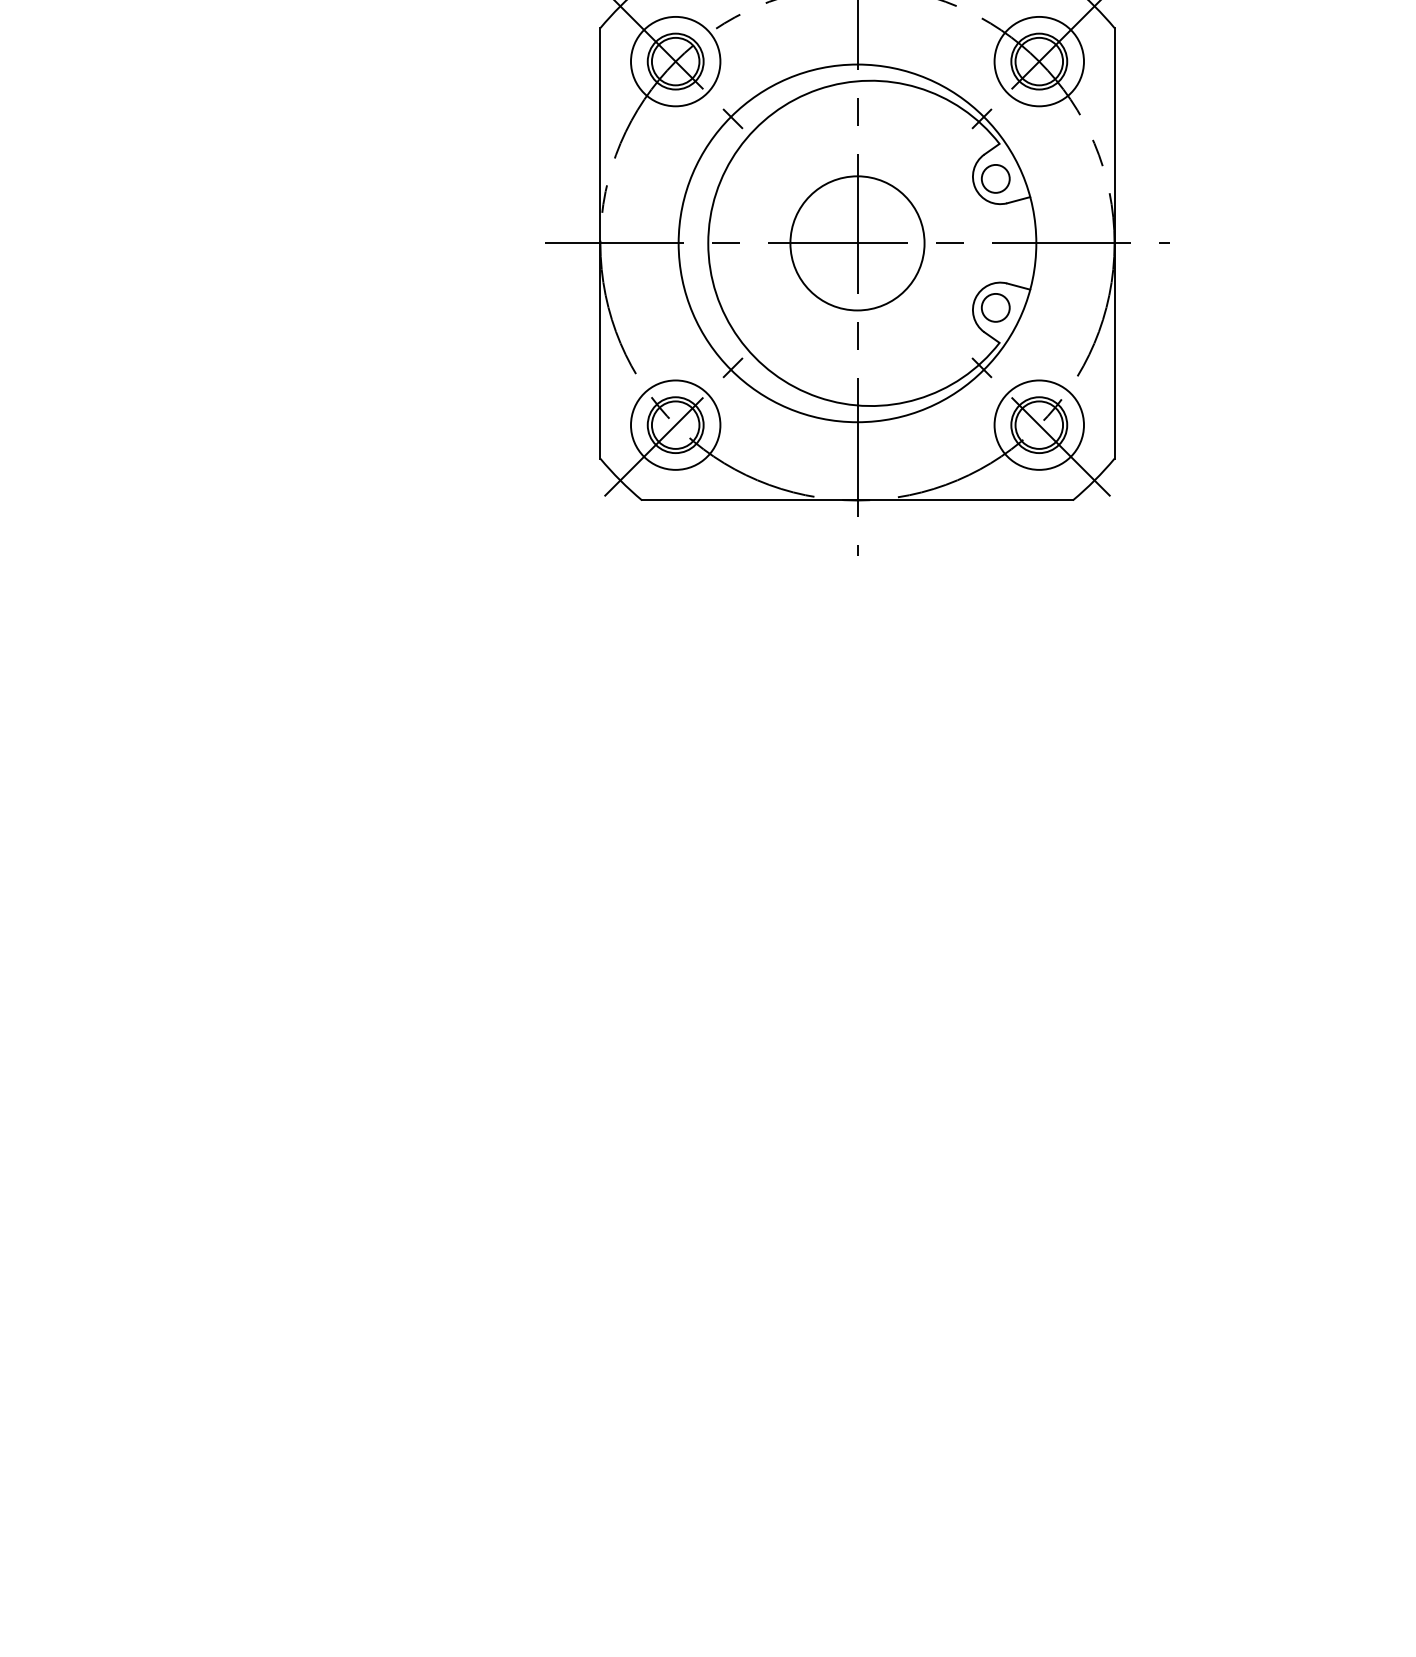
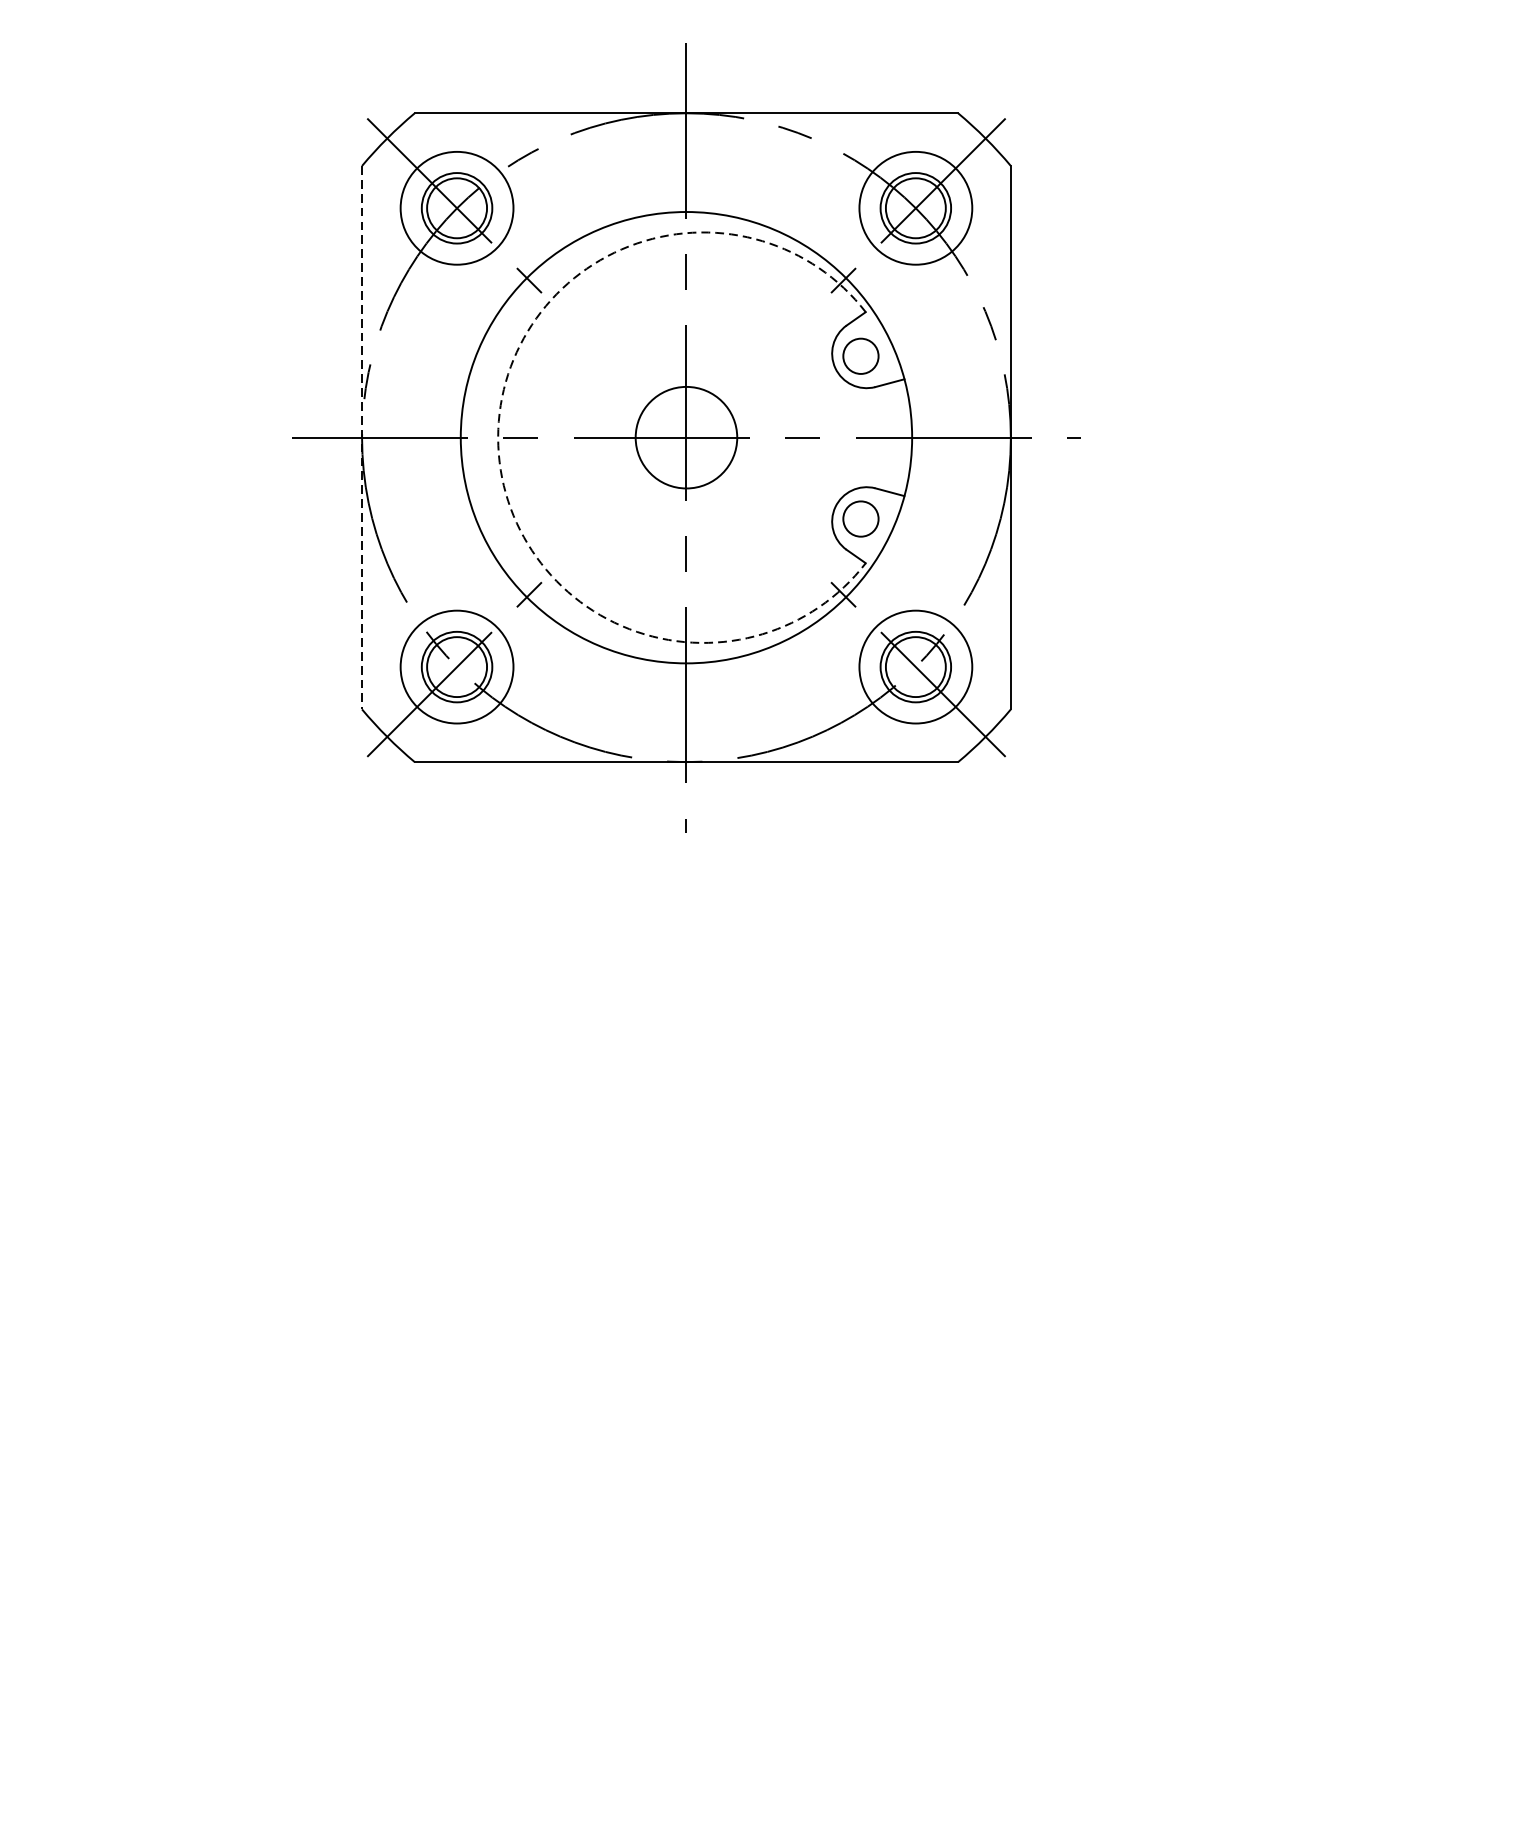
line: (600, 243) -> (362, 437), solid -> dashed
arc: (708, 243) -> (498, 437), solid -> dashed
circle: (857, 243) -> (686, 437), size x0.6

